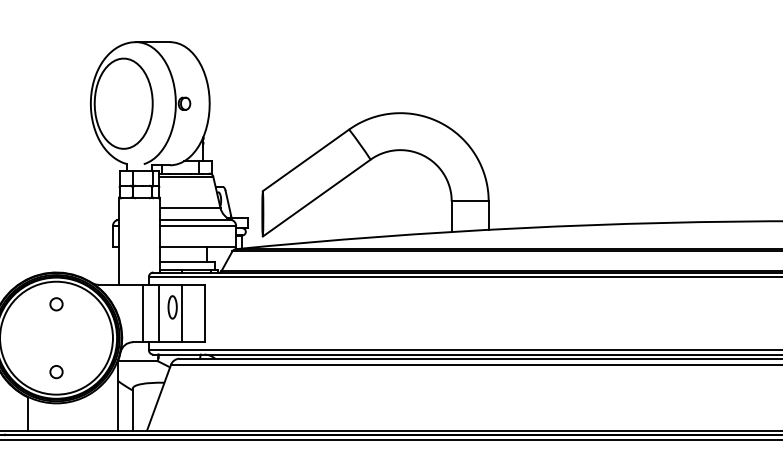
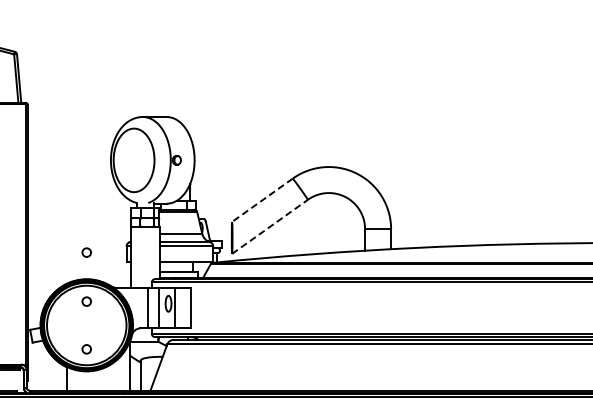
line: (306, 160) -> (262, 200), solid -> dashed
line: (317, 197) -> (270, 226), solid -> dashed
circle: (56, 234) -> (86, 252), added

